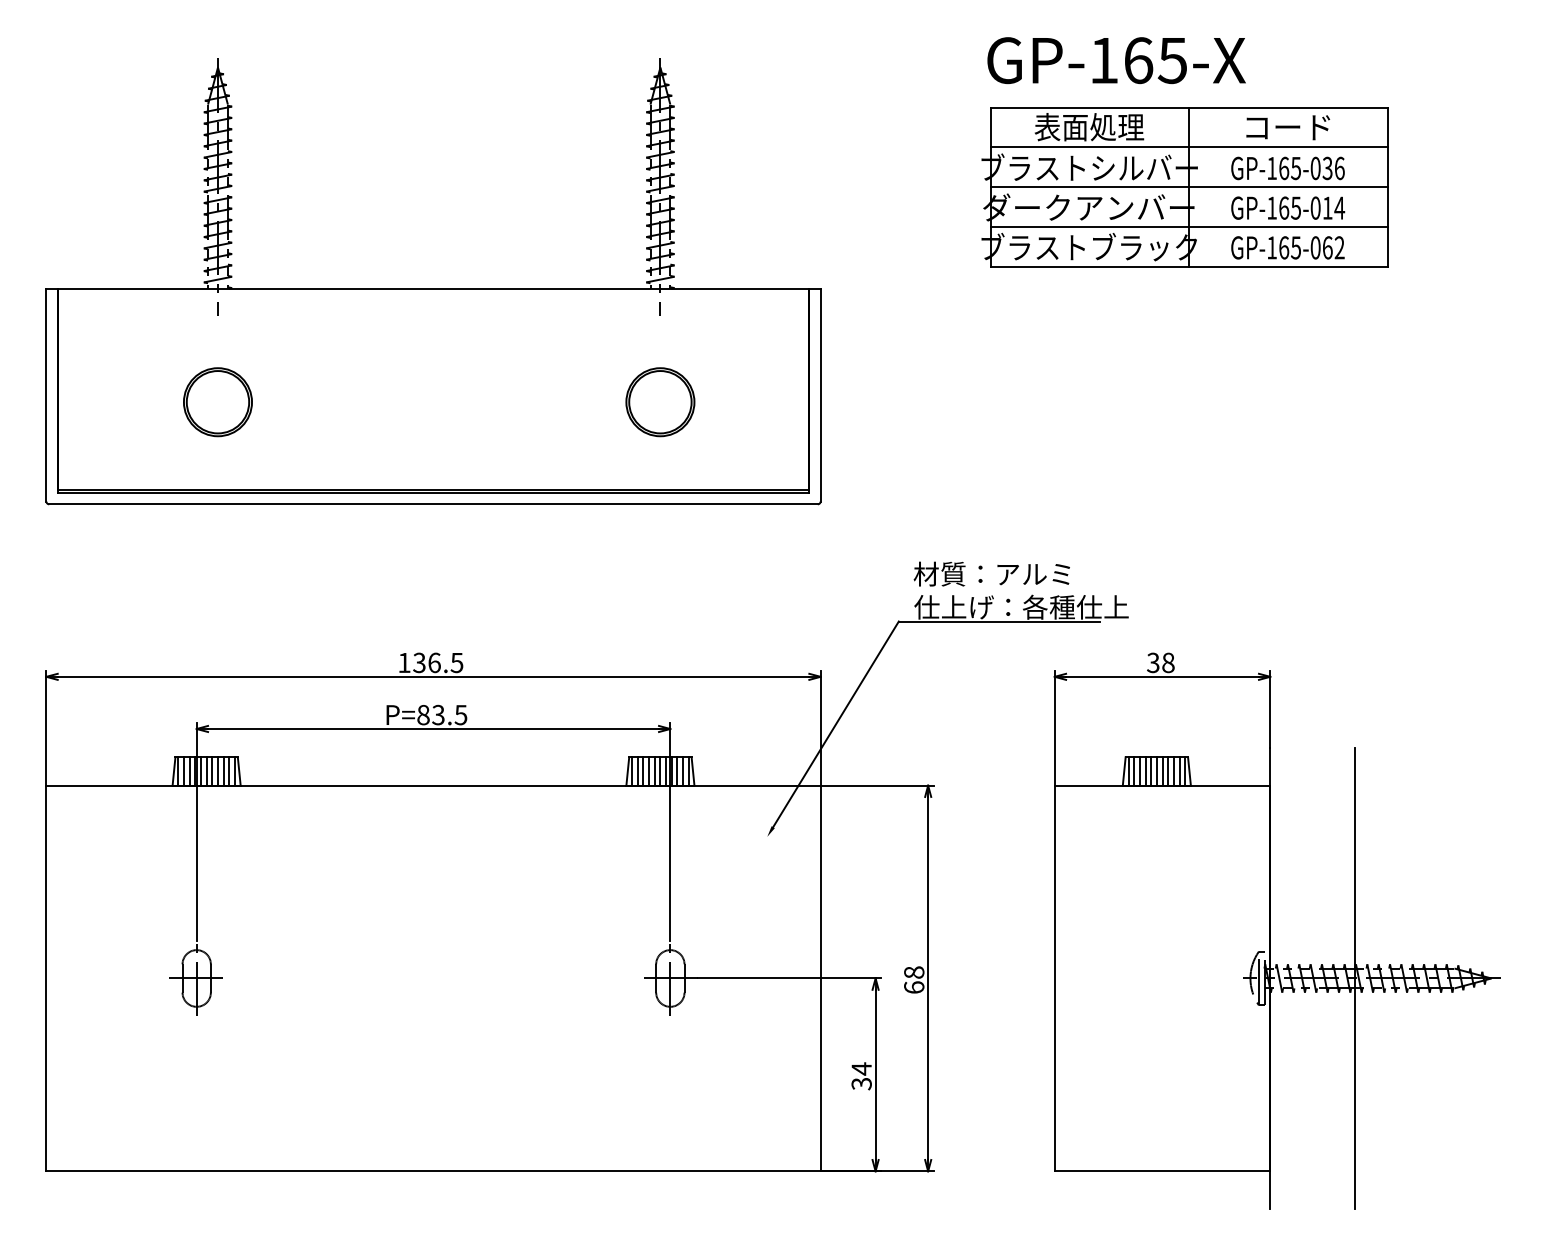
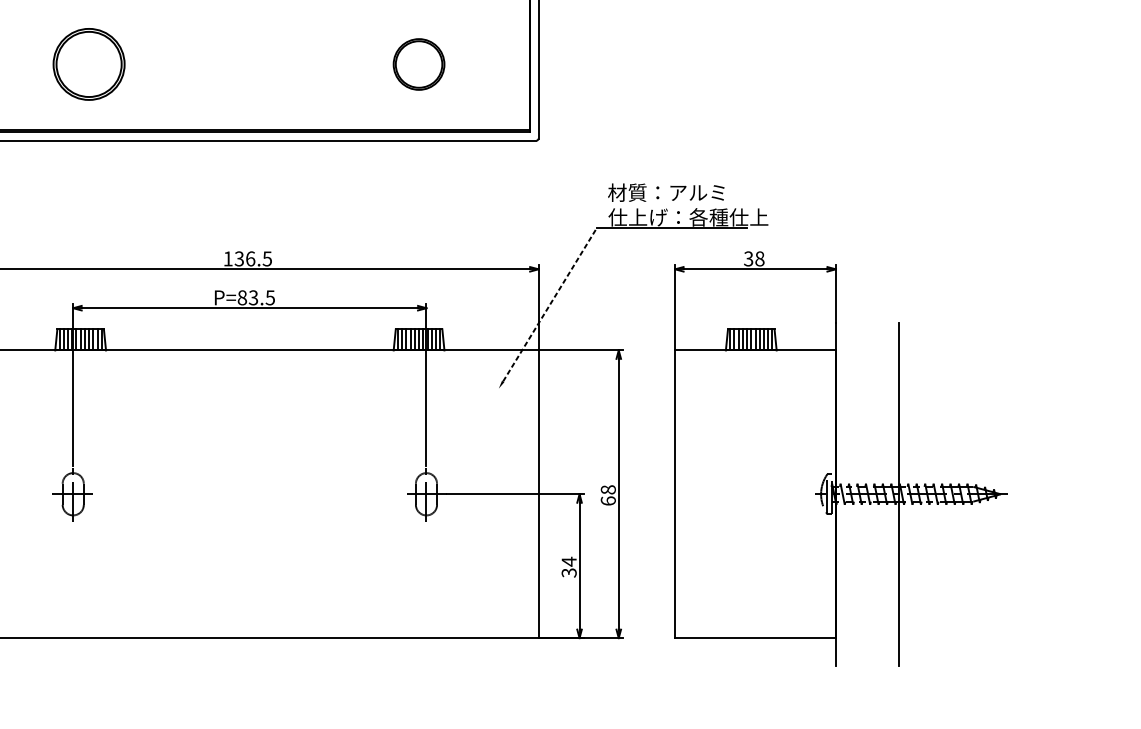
part: (217, 402) -> (88, 64), size x1.4
line: (836, 724) -> (550, 304), solid -> dashed
part: (1276, 930) -> (840, 458), moved

